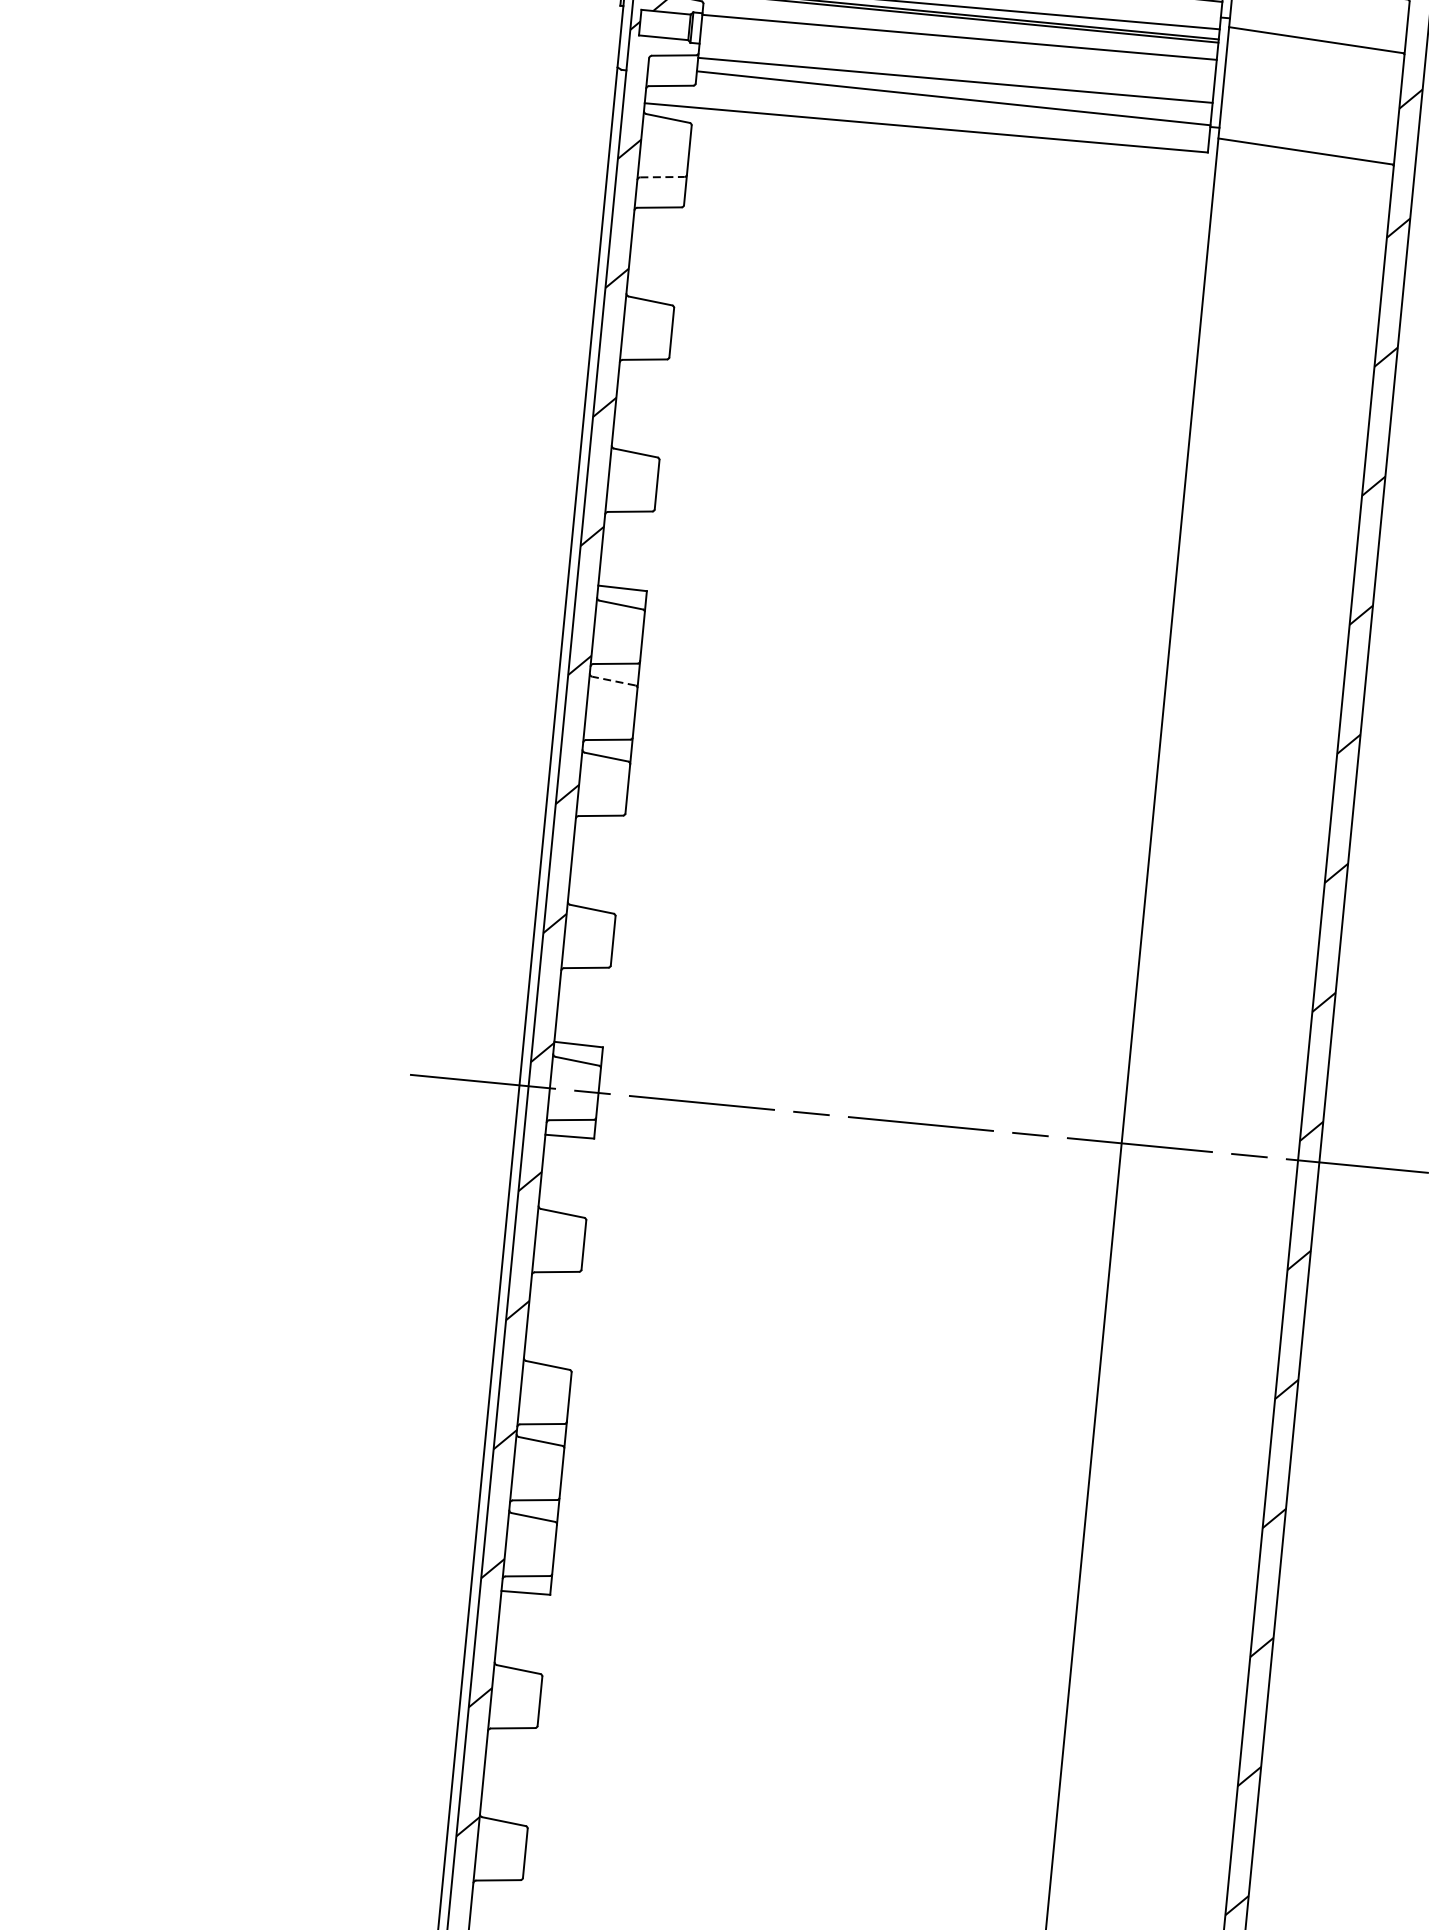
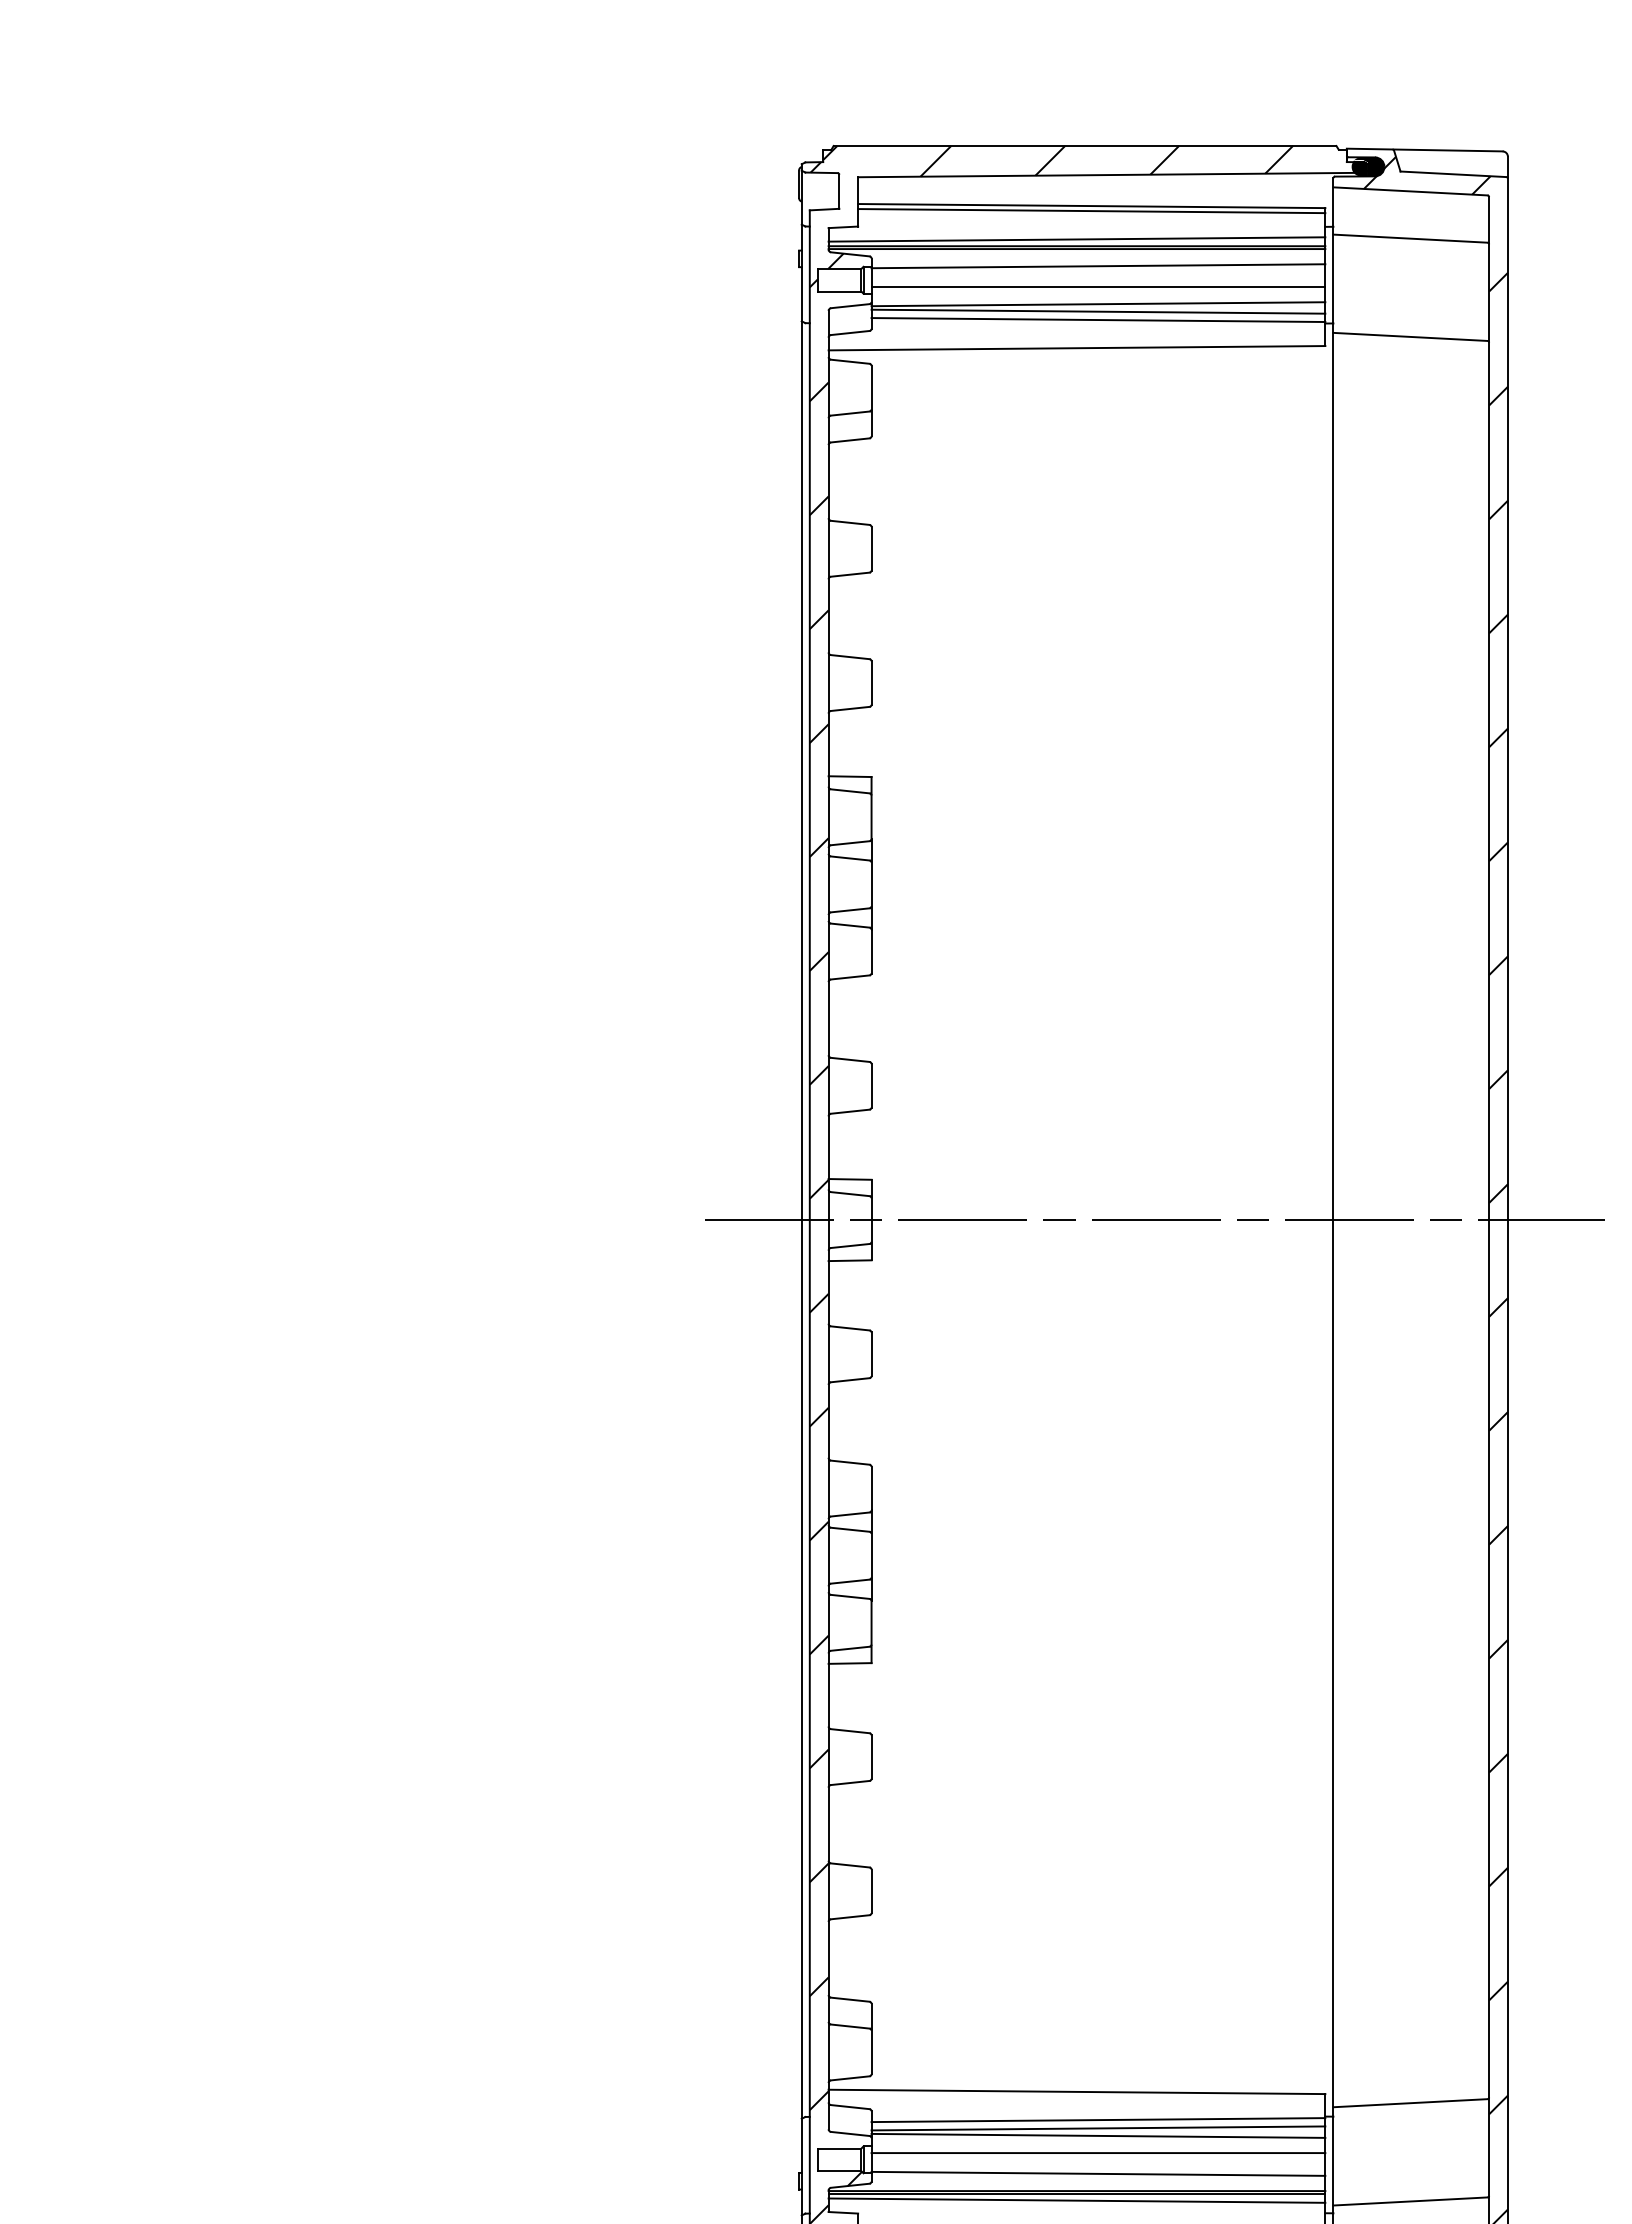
line: (957, 61) -> (1098, 287), added
line: (954, 88) -> (1098, 311), added
line: (662, 177) -> (850, 413), dashed -> solid
line: (613, 681) -> (849, 858), dashed -> solid

